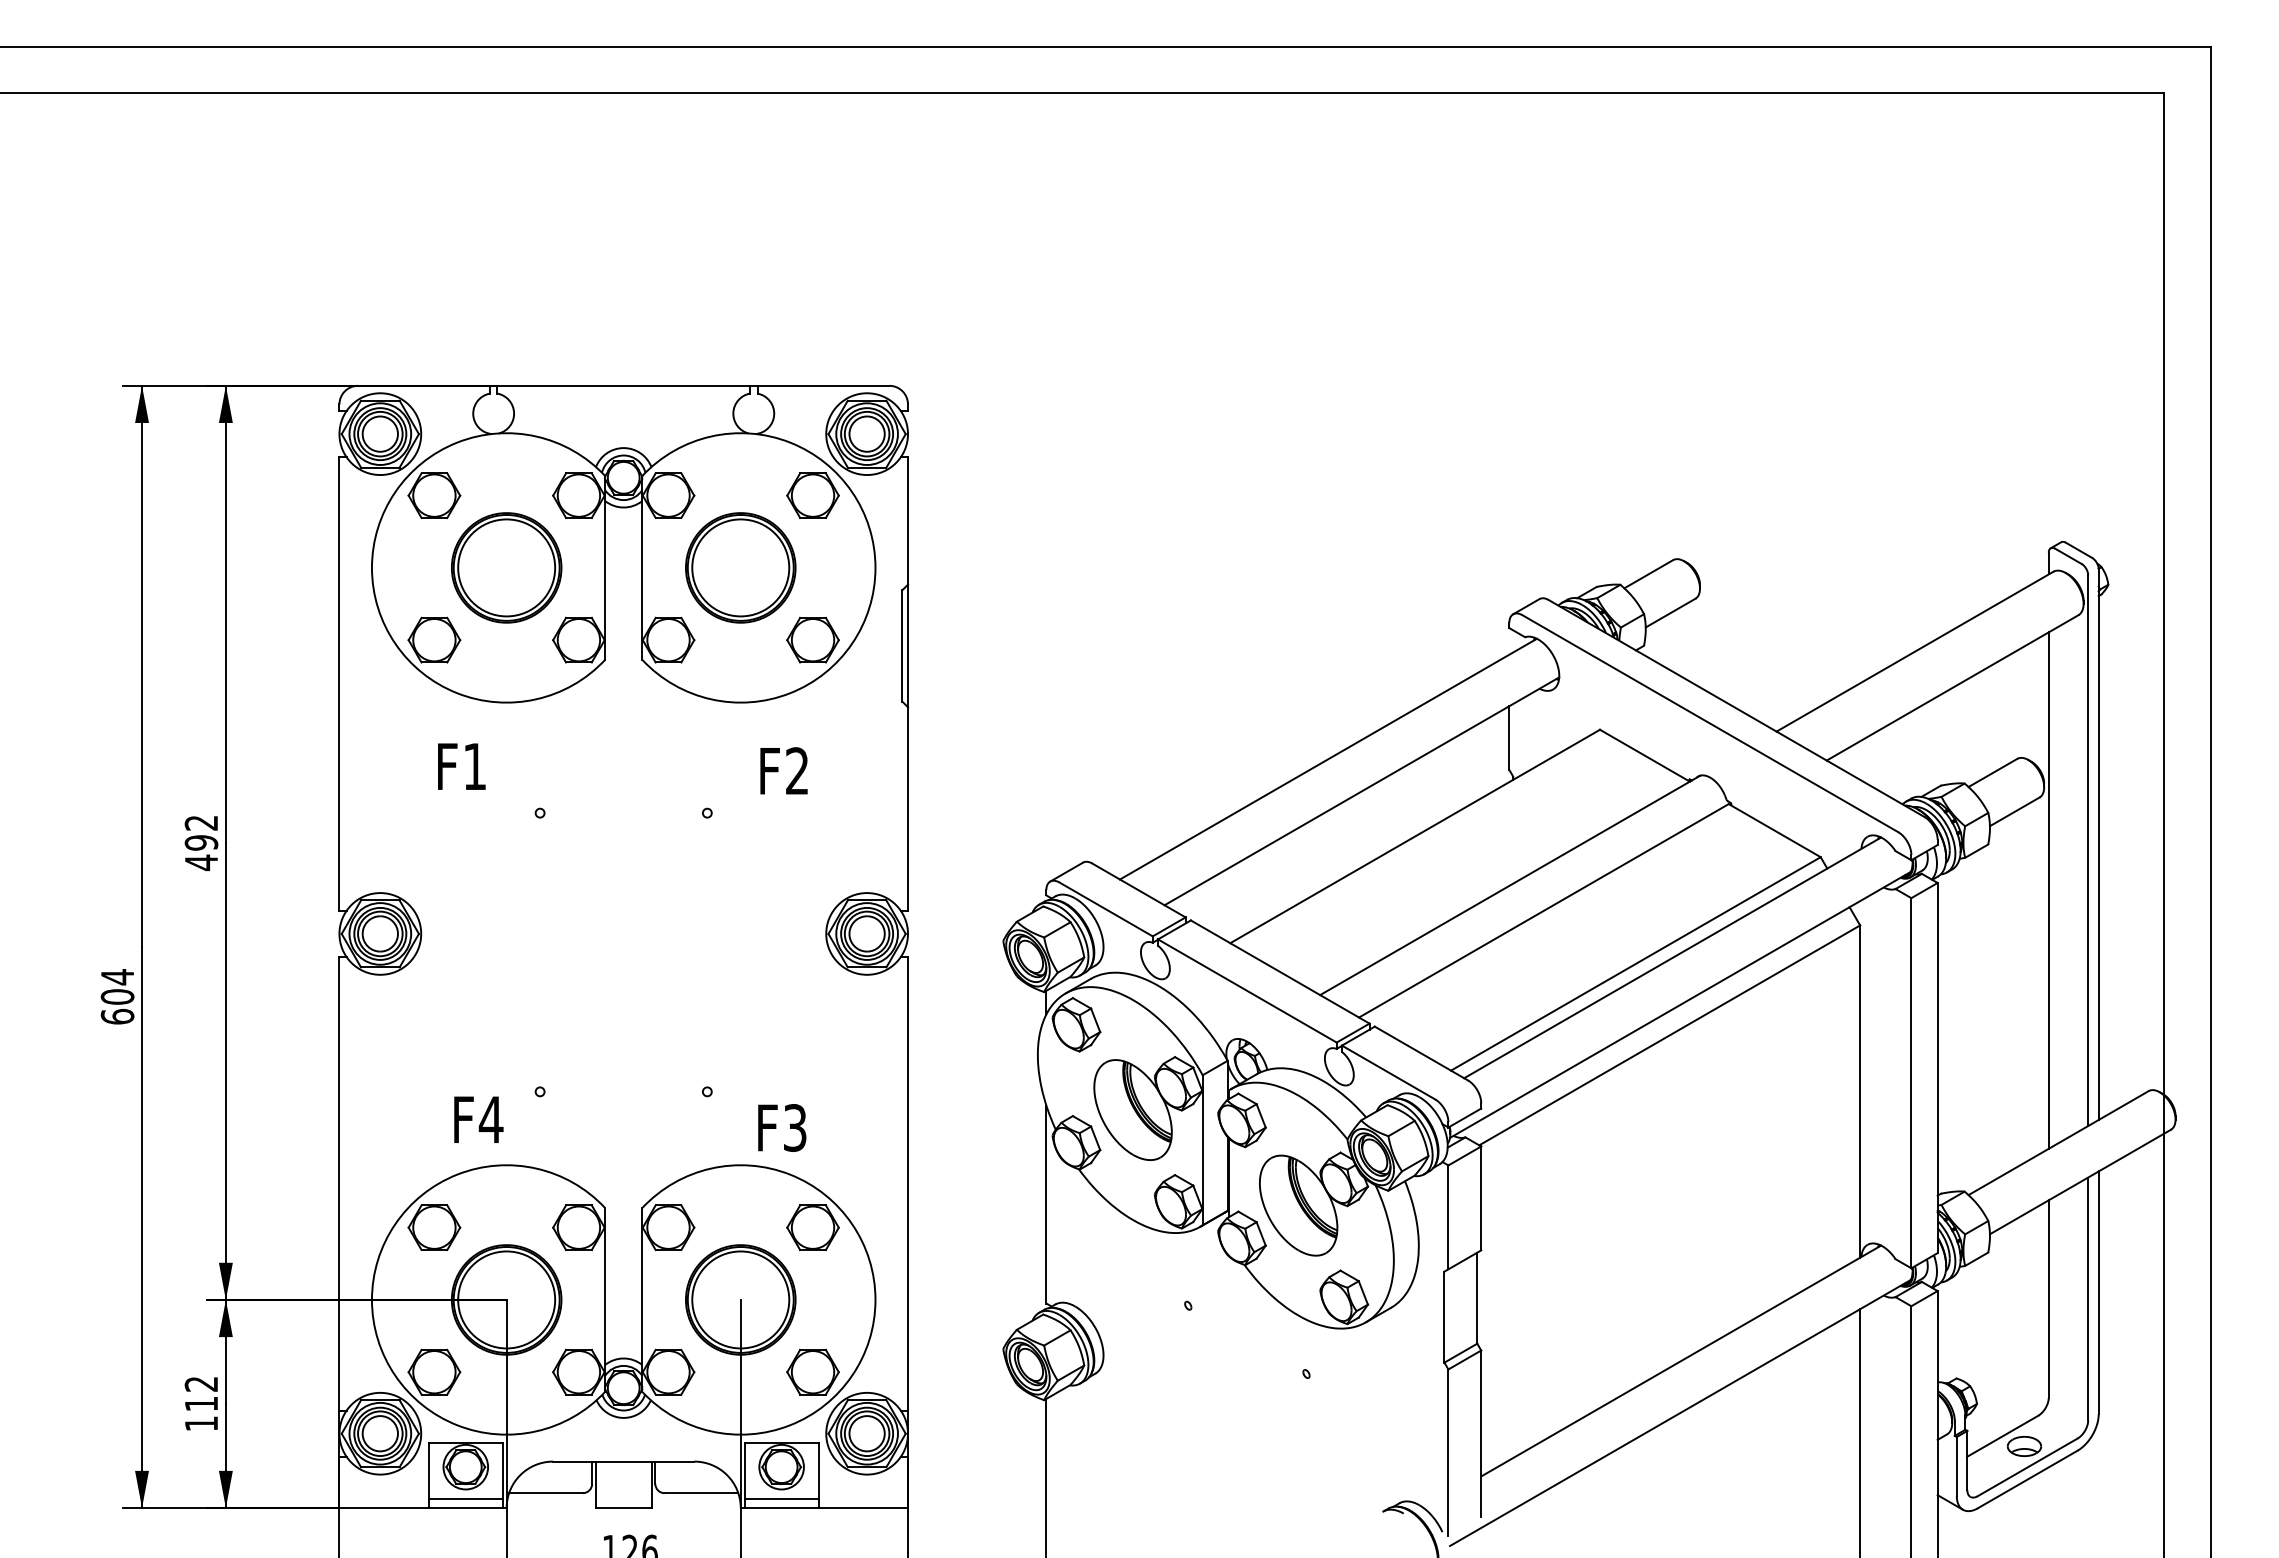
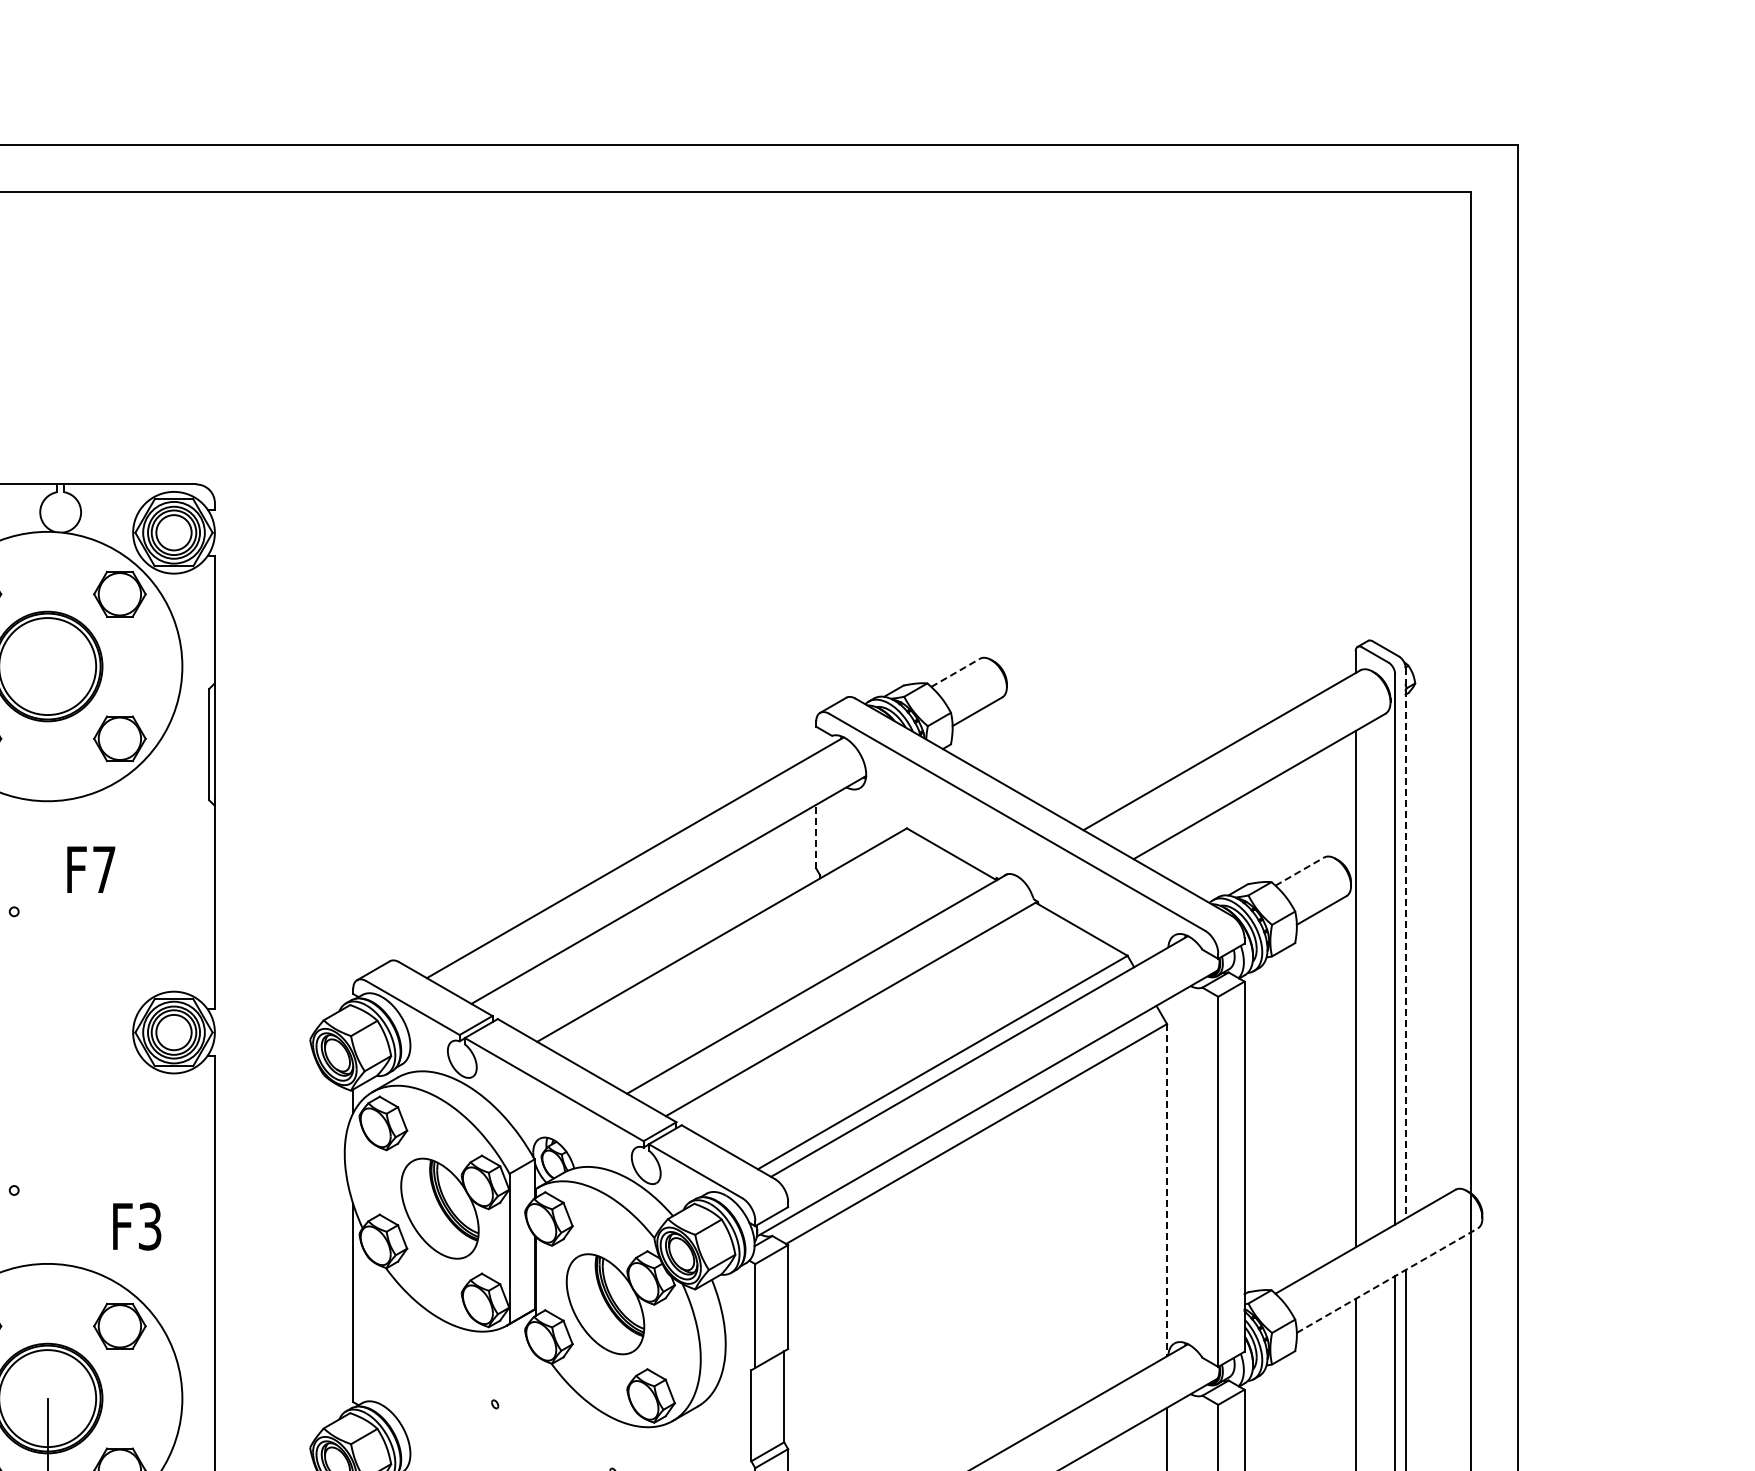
line: (1649, 574) -> (956, 673), solid -> dashed
line: (1509, 738) -> (816, 837), solid -> dashed
text: (797, 770) -> (104, 869), F2 -> F7
line: (1993, 772) -> (1300, 871), solid -> dashed
line: (2098, 845) -> (1405, 944), solid -> dashed
line: (1860, 1092) -> (1167, 1191), solid -> dashed
text: (782, 1127) -> (137, 1226), moved
line: (2080, 1181) -> (1387, 1280), solid -> dashed

